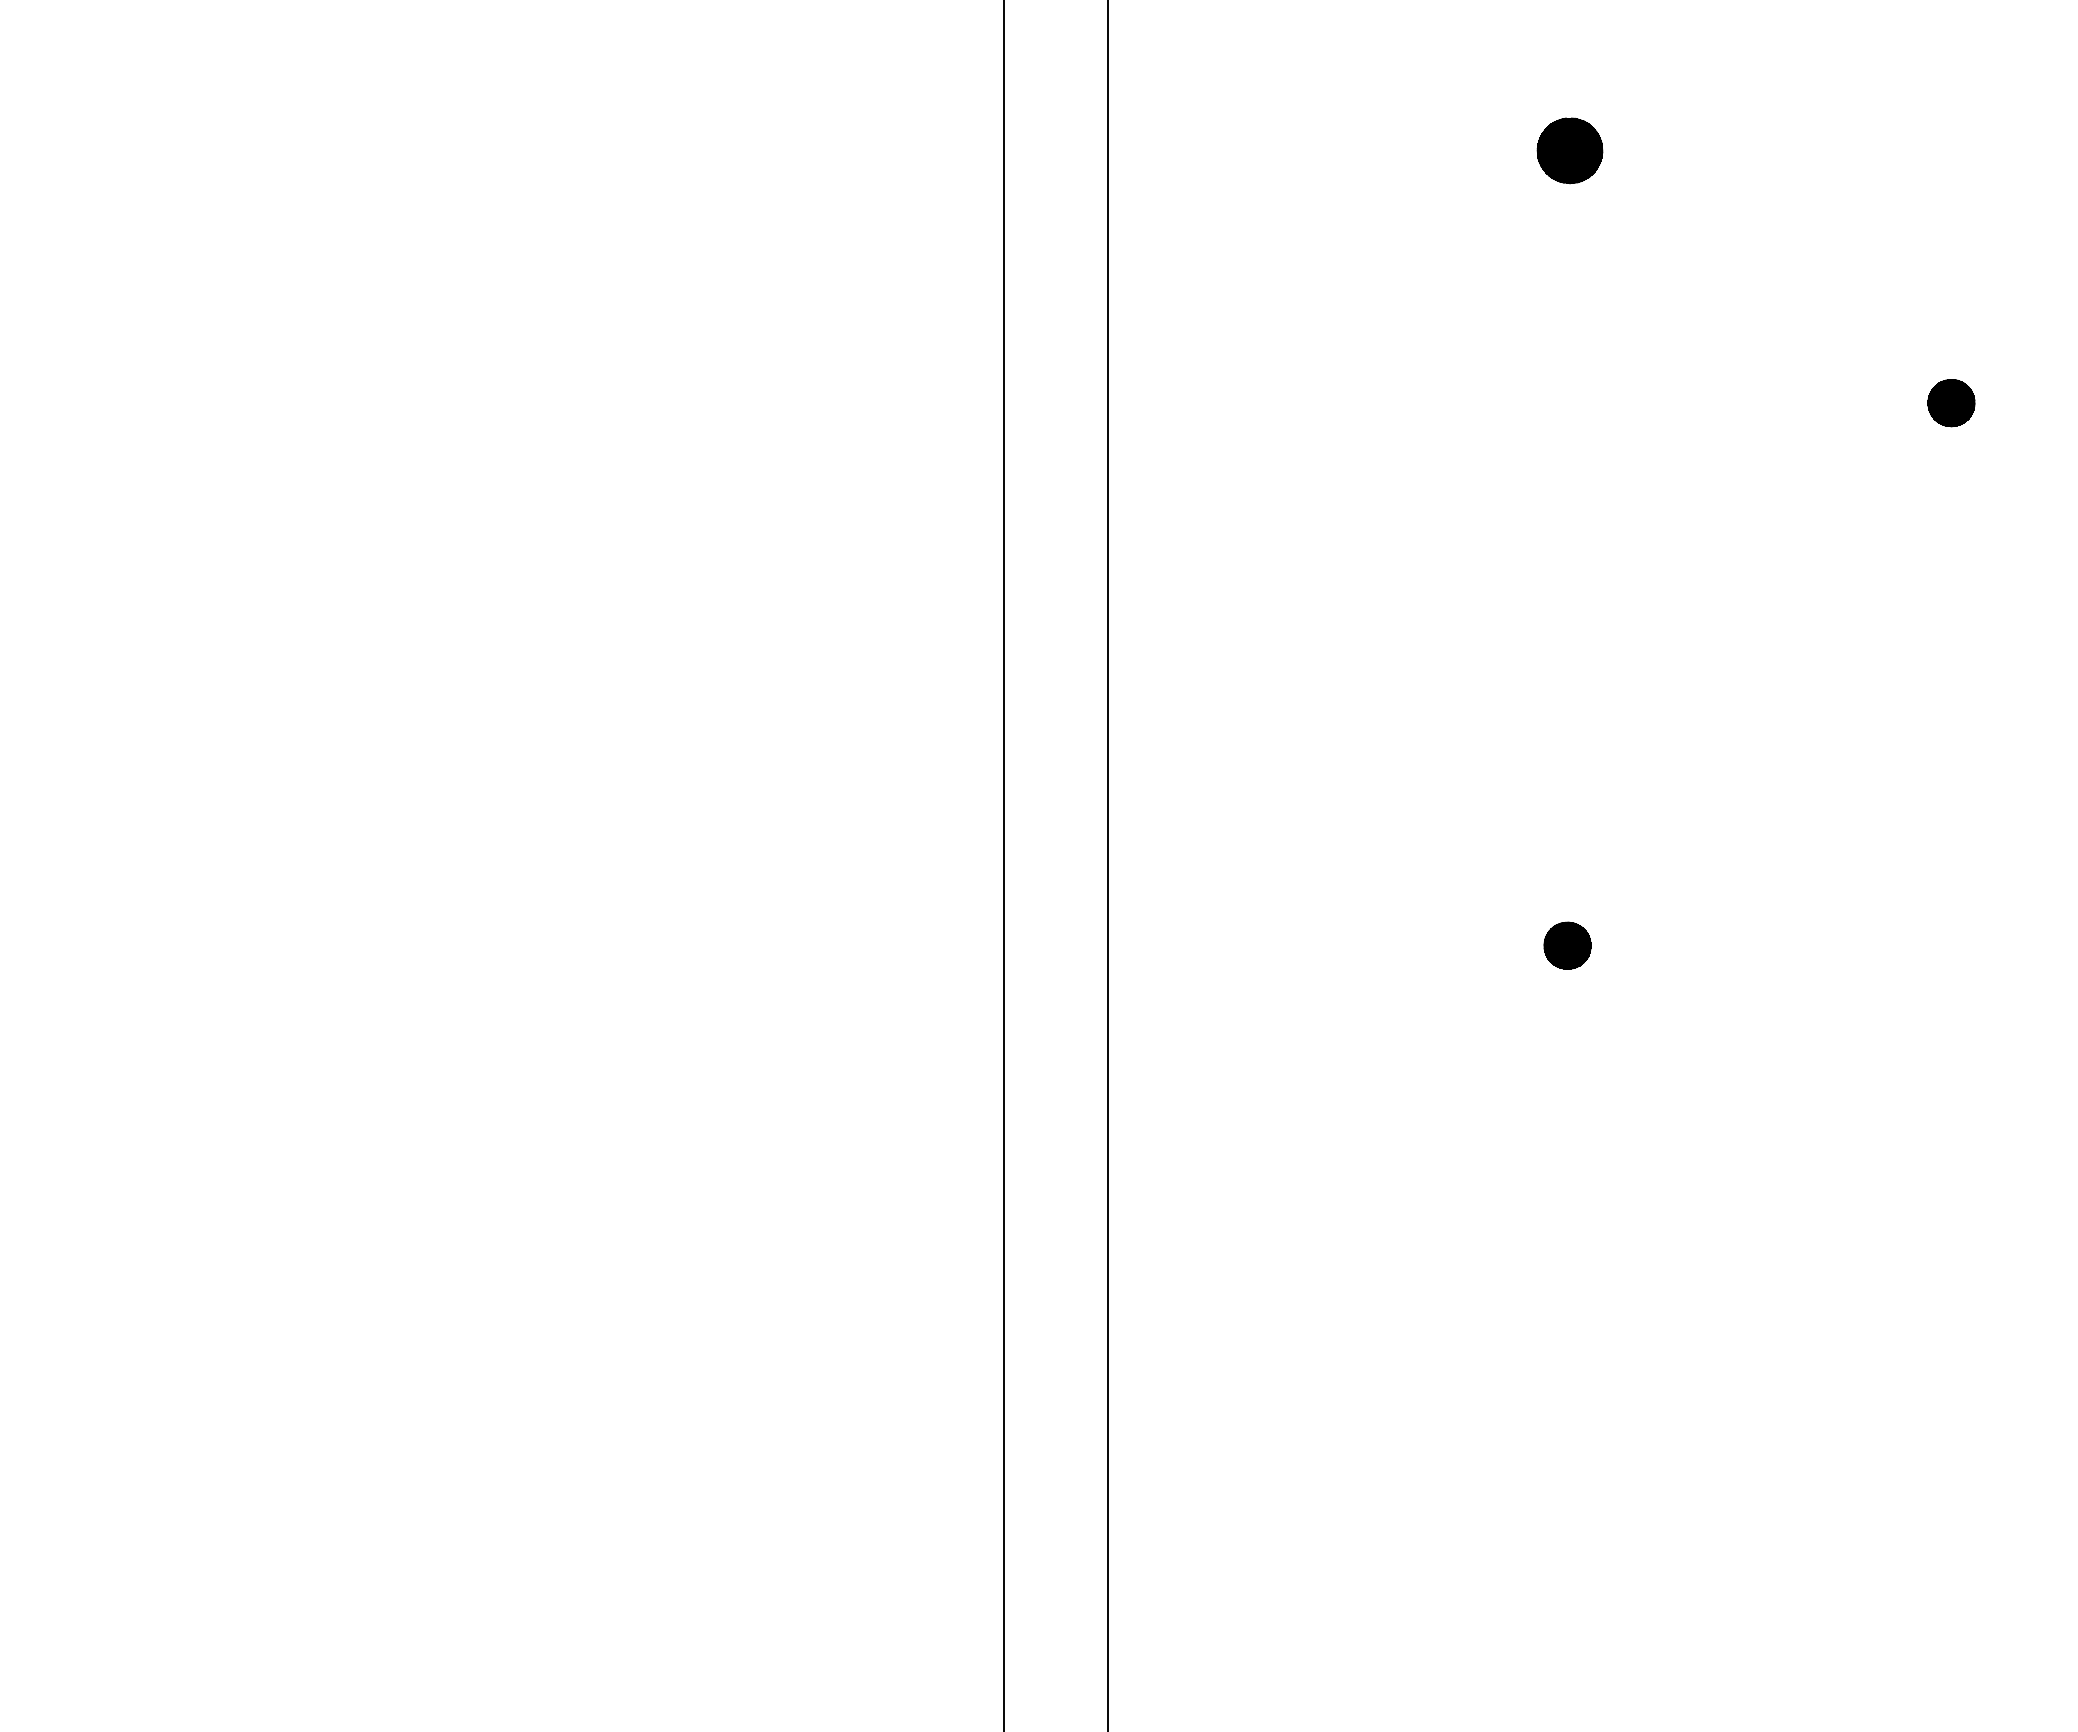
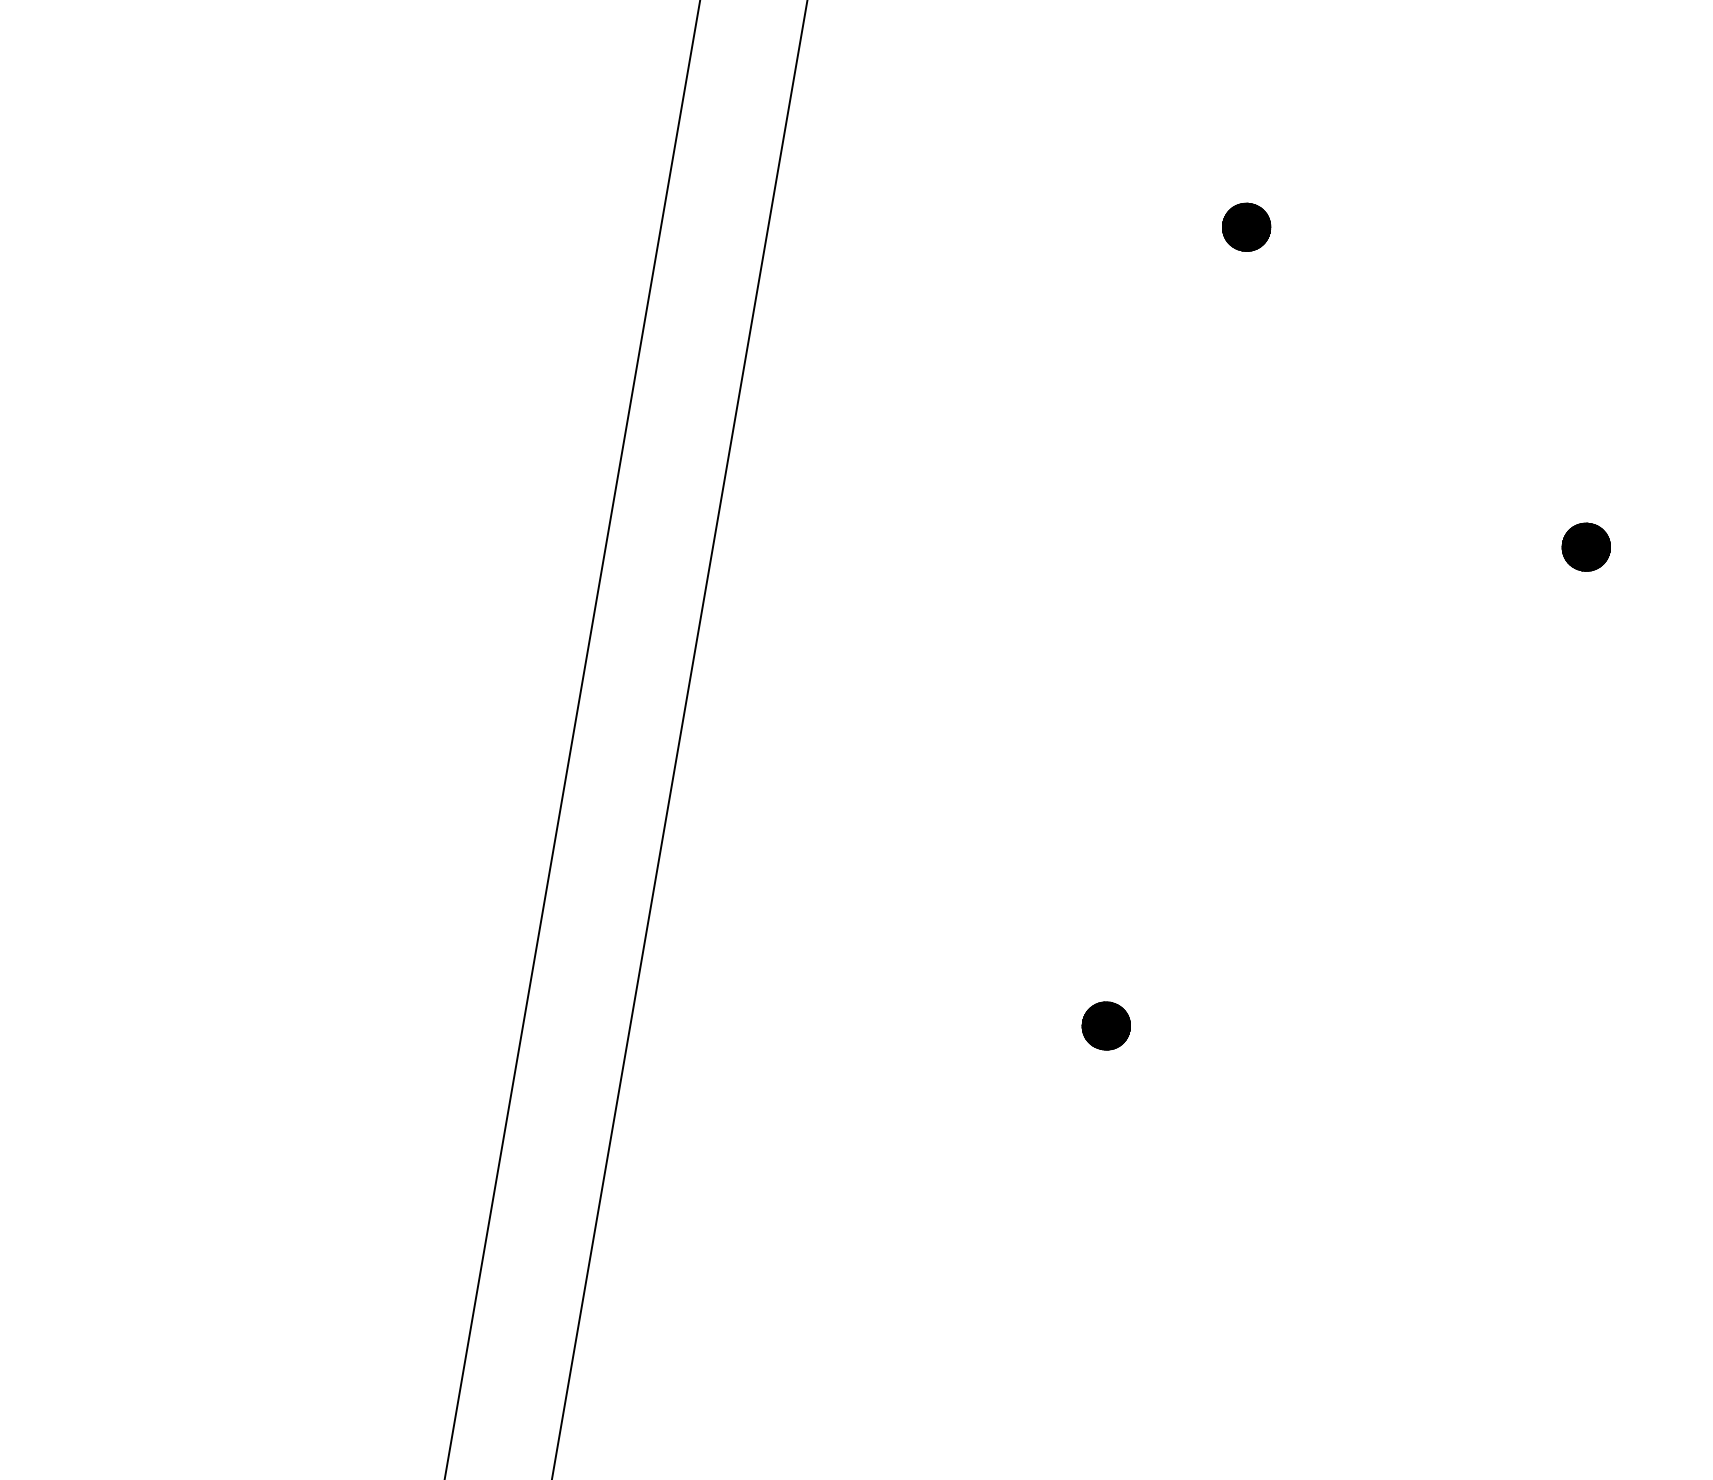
part: (1569, 150) -> (1246, 227), size x0.71

